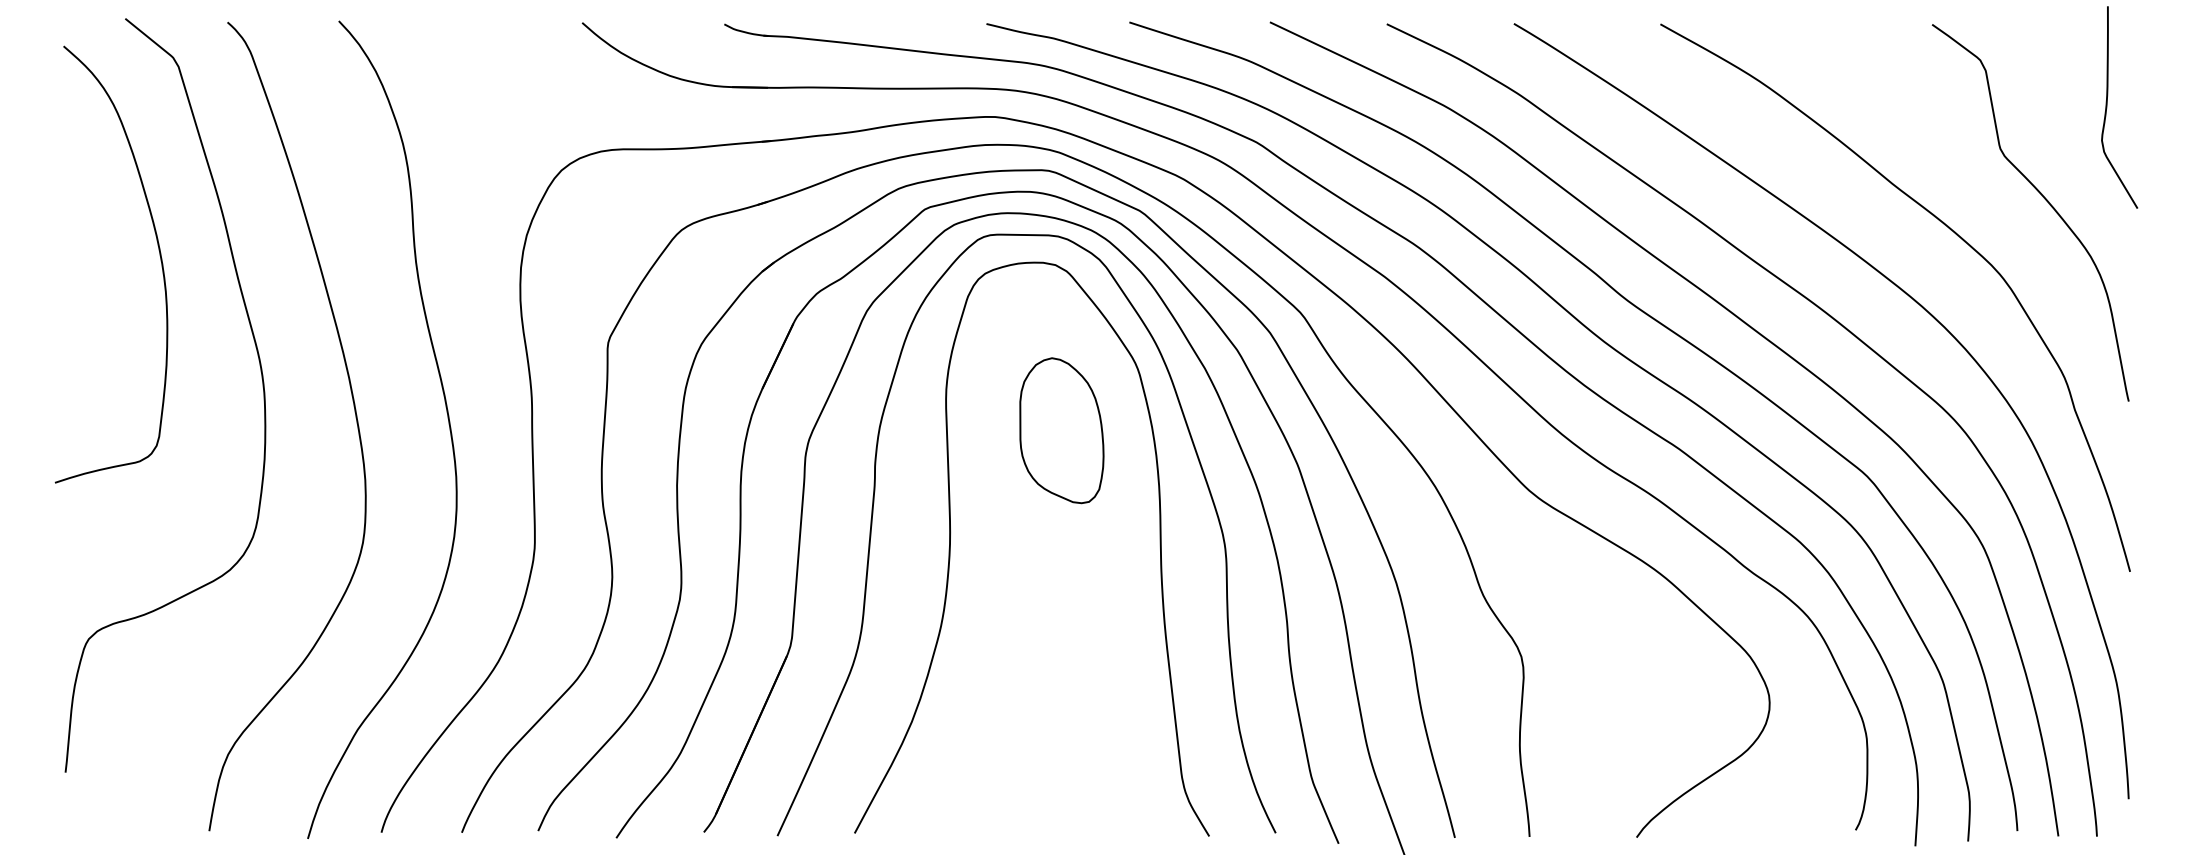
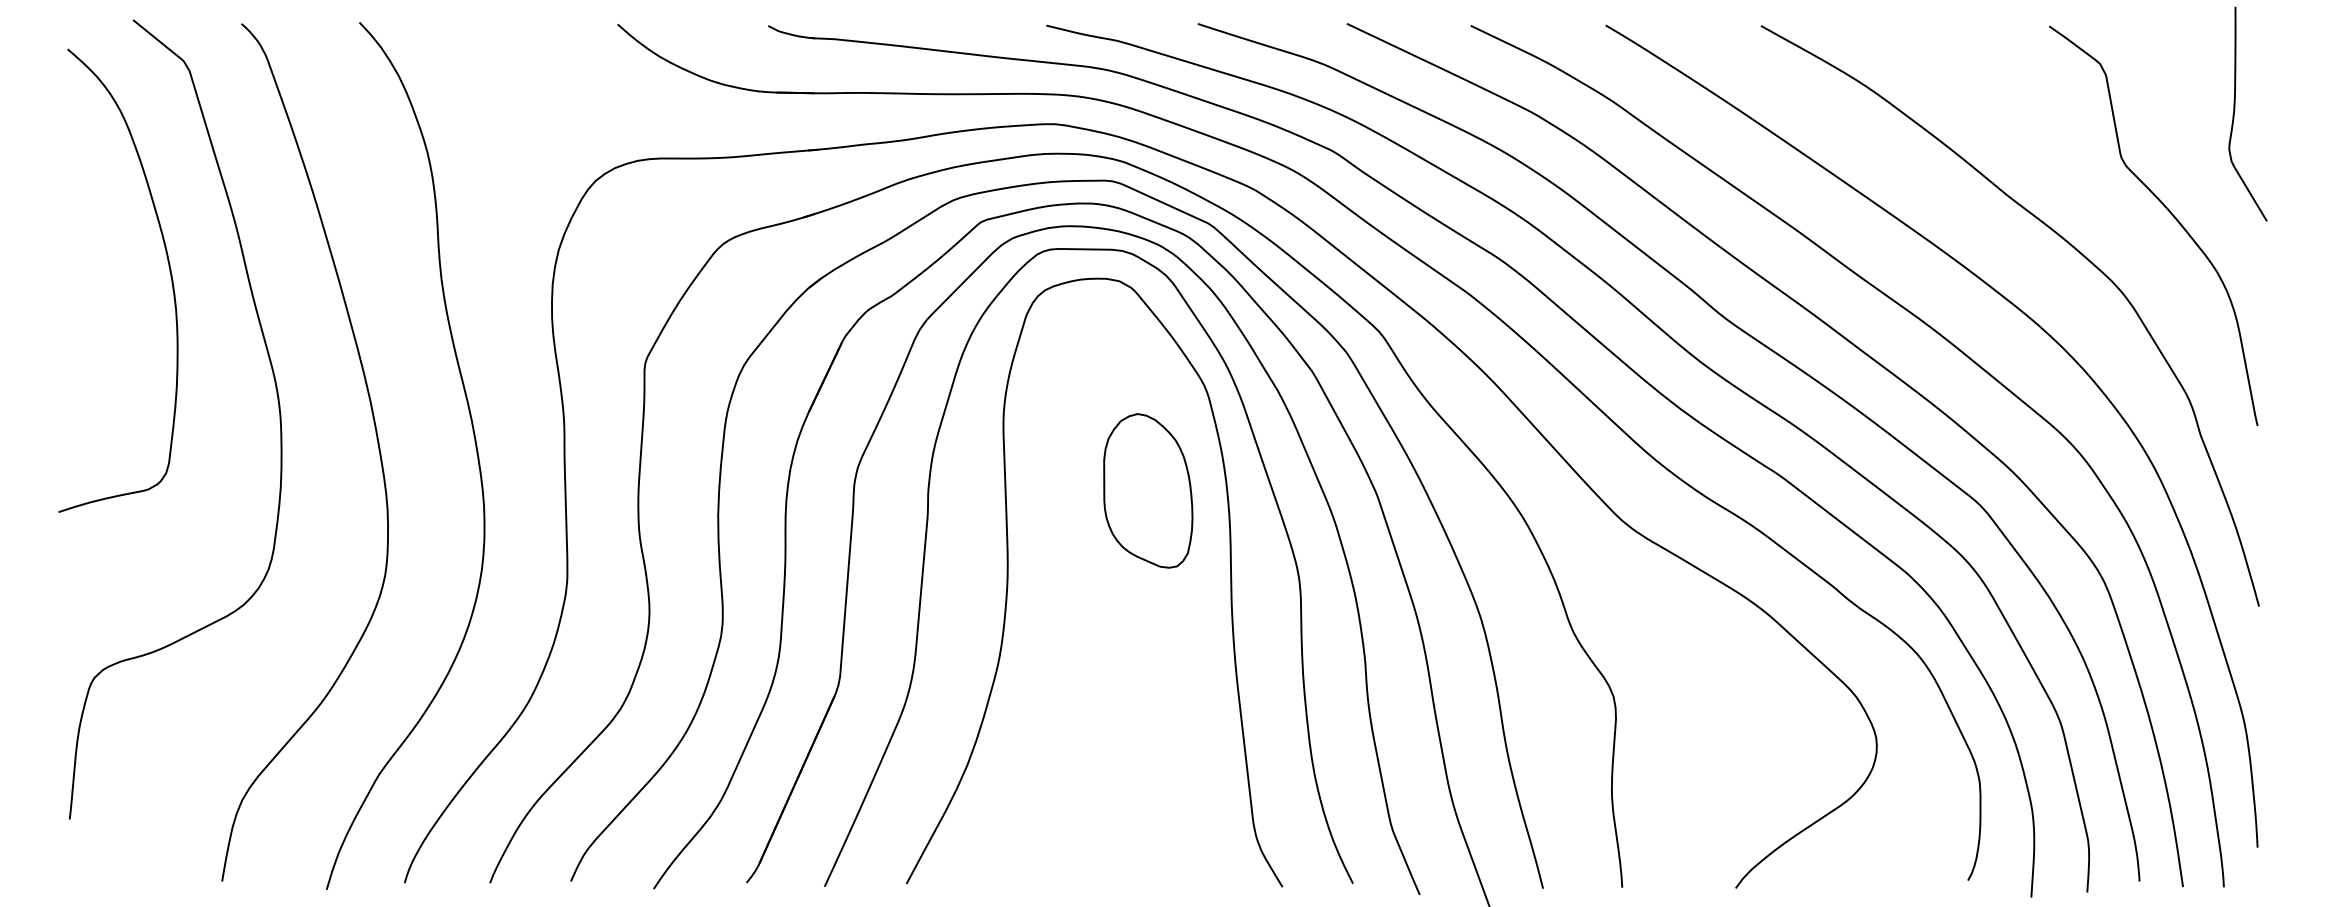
part: (1062, 430) -> (1148, 490), moved

